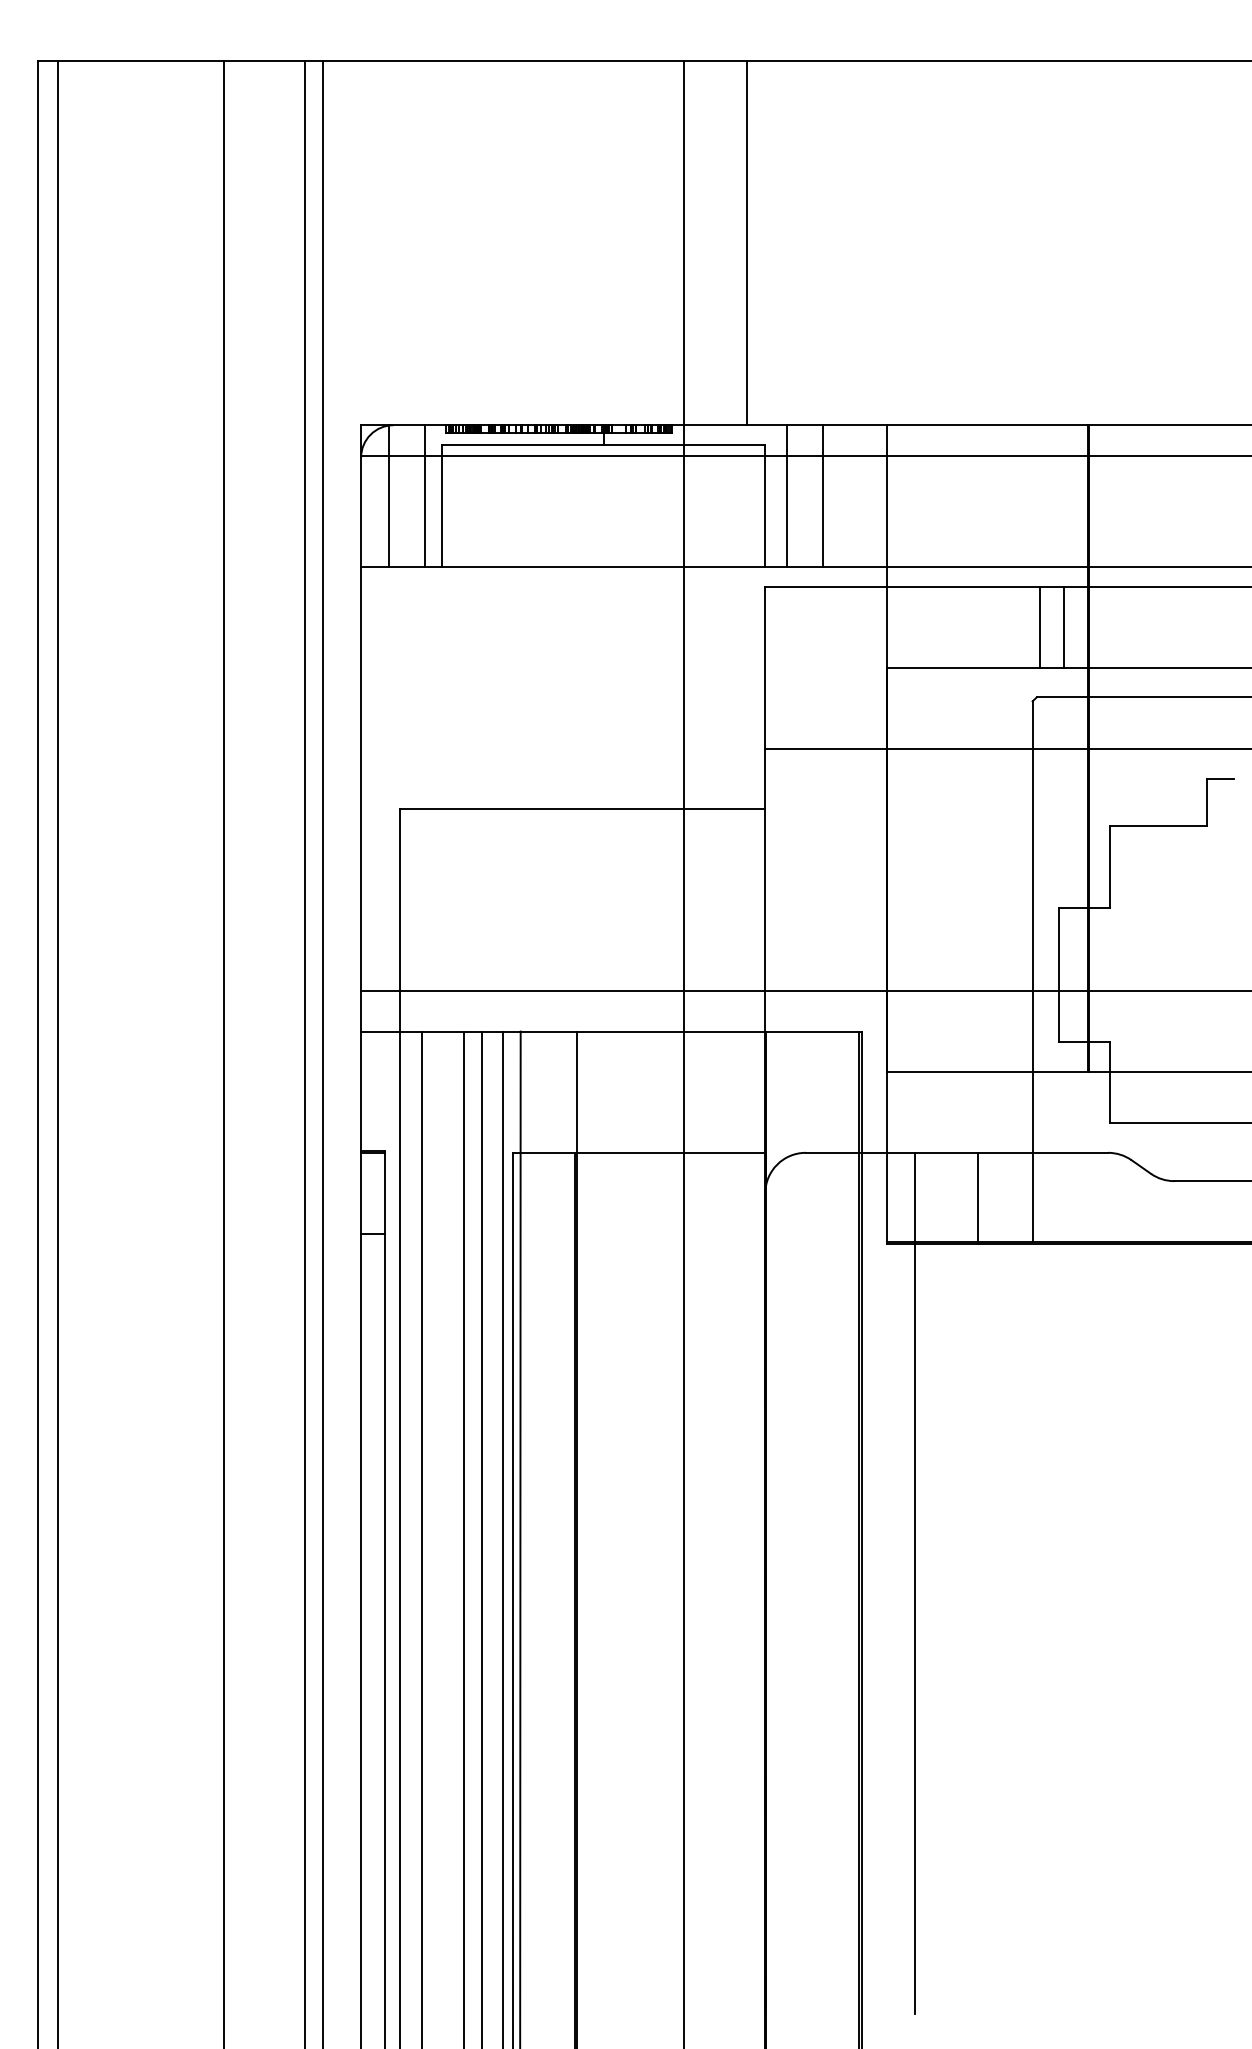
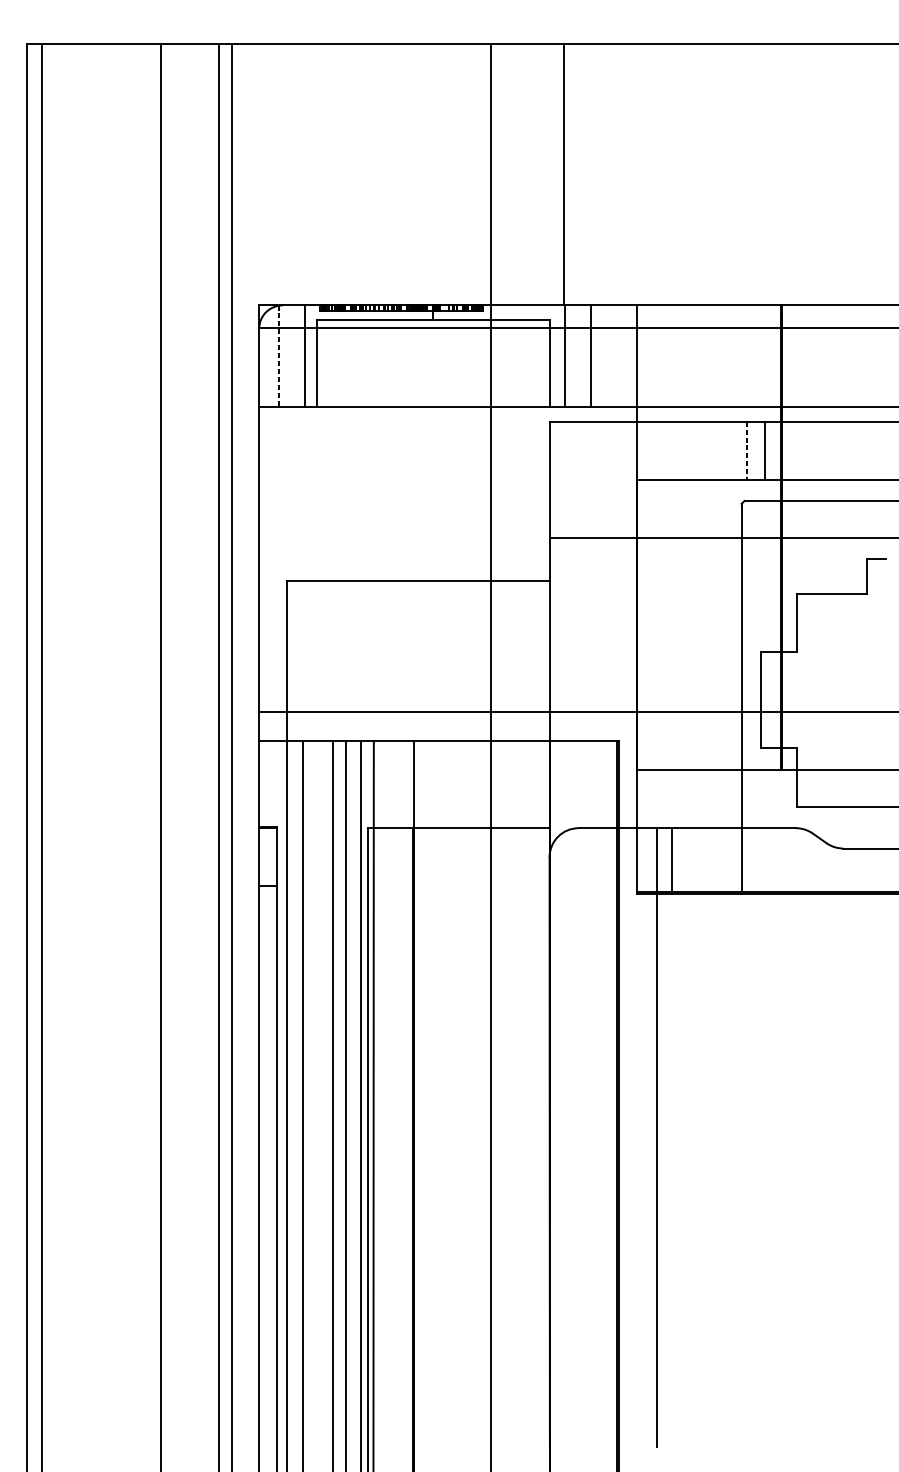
line: (746, 243) -> (564, 174), moved
line: (388, 495) -> (278, 355), solid -> dashed
line: (1040, 627) -> (747, 450), solid -> dashed
line: (977, 1197) -> (671, 860), moved

